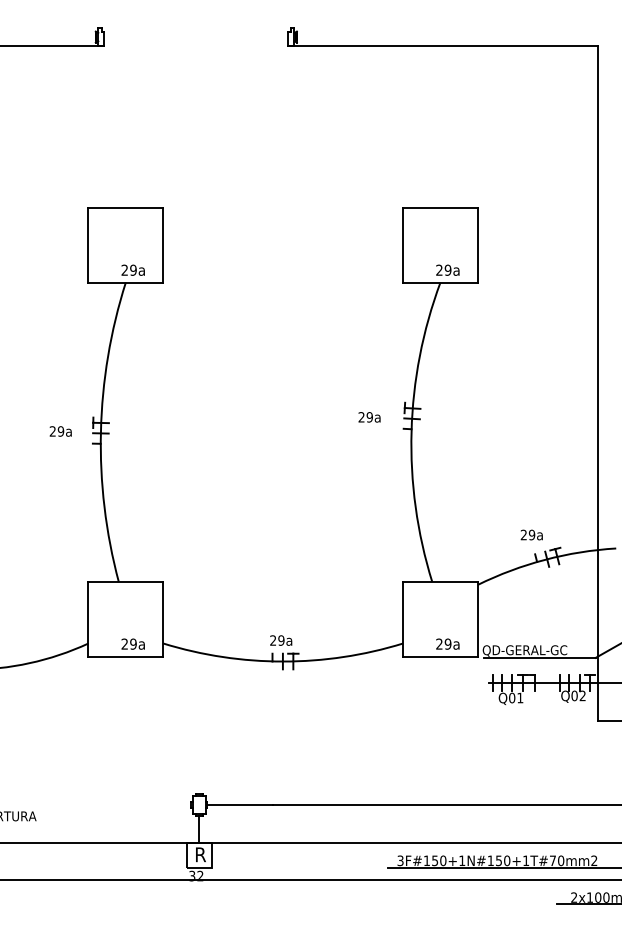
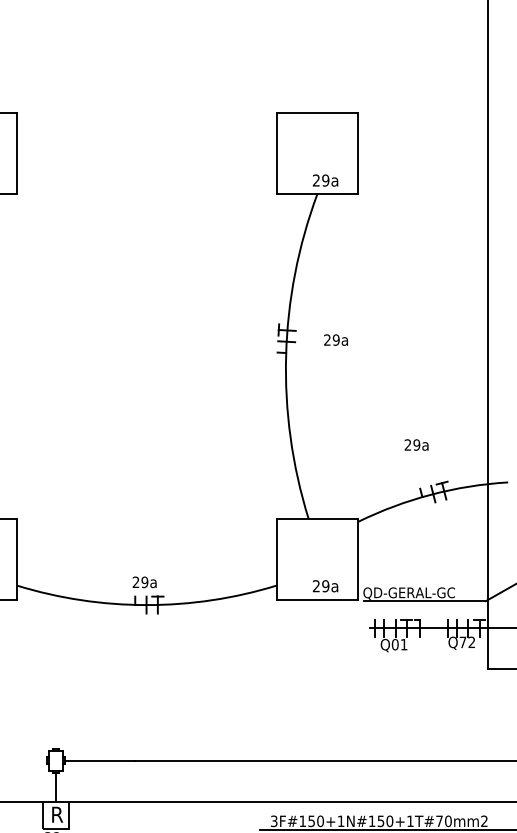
text: (369, 417) -> (335, 340), moved
text: (531, 534) -> (416, 444), moved
text: (574, 695) -> (462, 641), Q02 -> Q72

